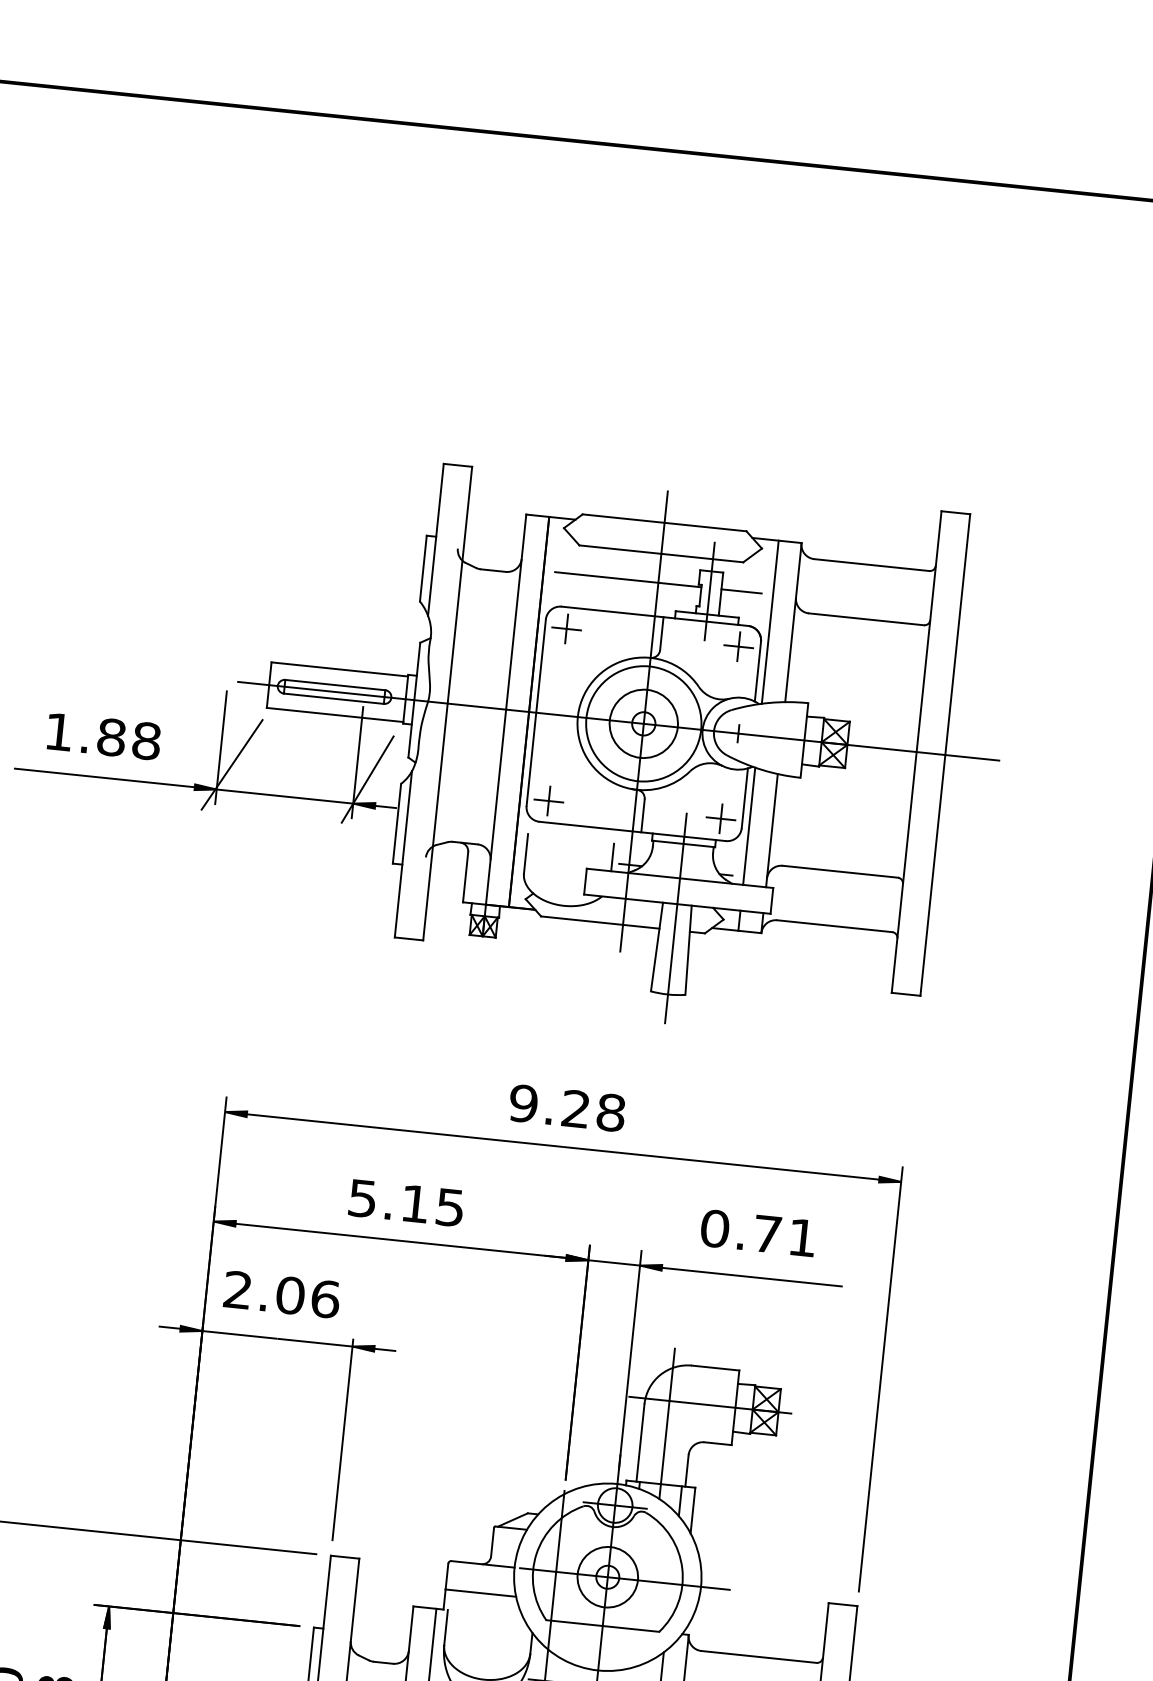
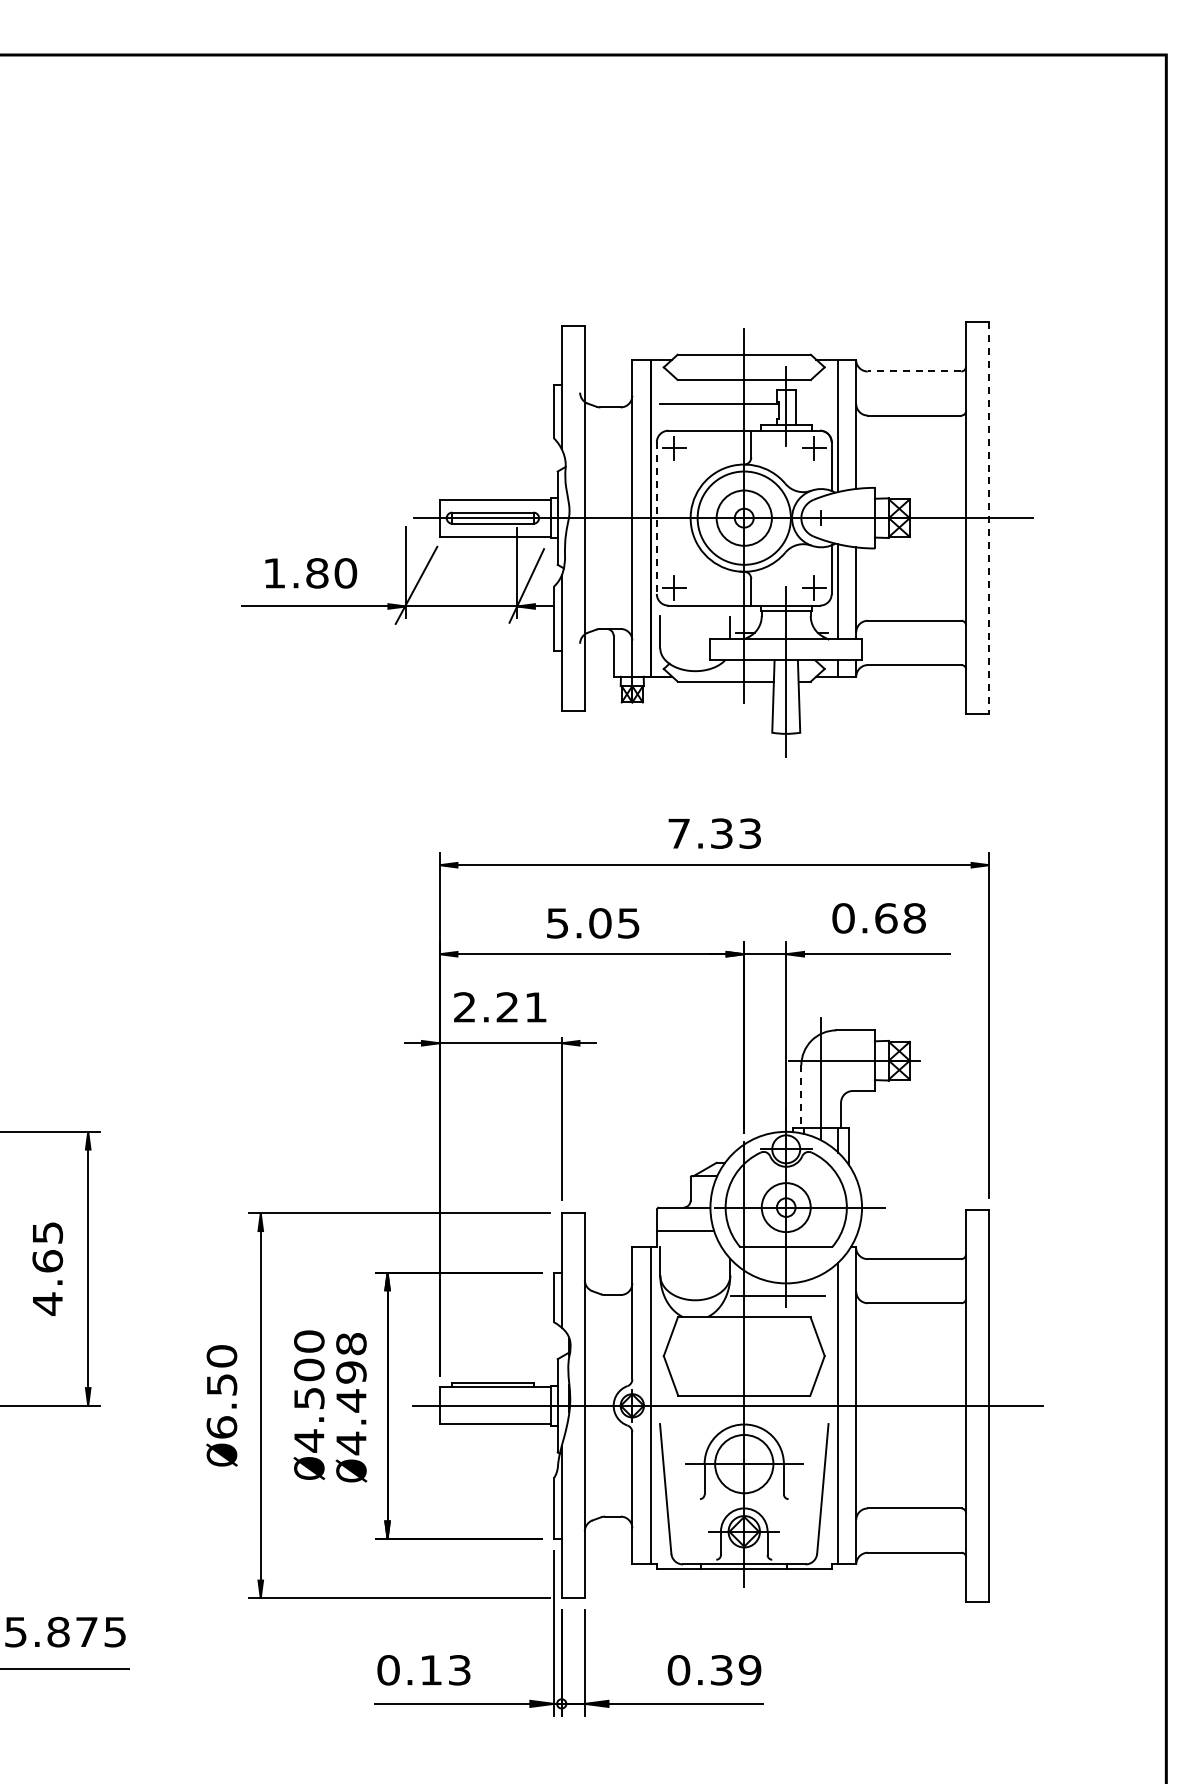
line: (871, 565) -> (914, 371), solid -> dashed
line: (741, 591) -> (811, 403), removed
line: (535, 713) -> (656, 518), solid -> dashed
text: (146, 741) -> (345, 573), 1.88 -> 1.80
line: (945, 755) -> (989, 518), solid -> dashed
text: (567, 1107) -> (714, 833), 9.28 -> 7.33
text: (415, 1204) -> (600, 923), 5.15 -> 5.05
text: (785, 1236) -> (900, 918), 0.71 -> 0.68
text: (307, 1297) -> (521, 1007), 2.06 -> 2.21
line: (640, 1443) -> (801, 1097), solid -> dashed

